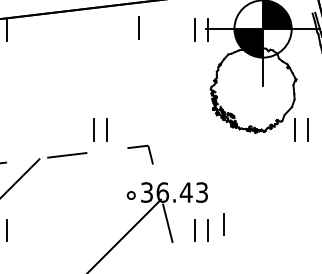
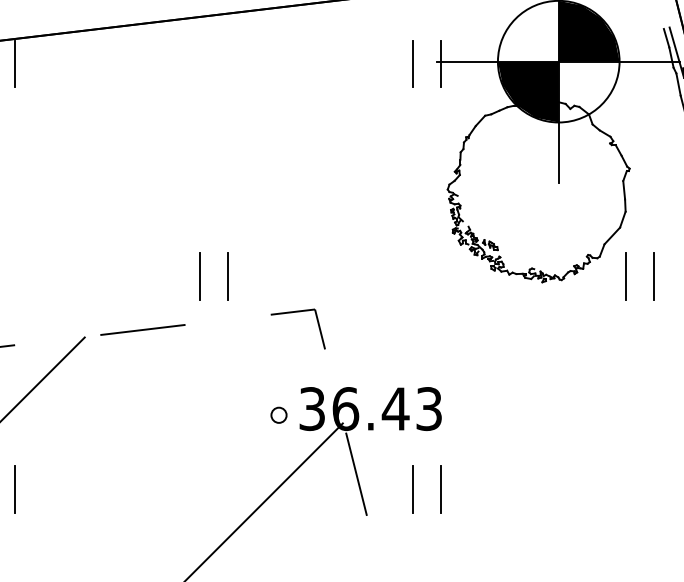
line: (138, 27) -> (294, 58), removed
line: (223, 224) -> (474, 476), removed

